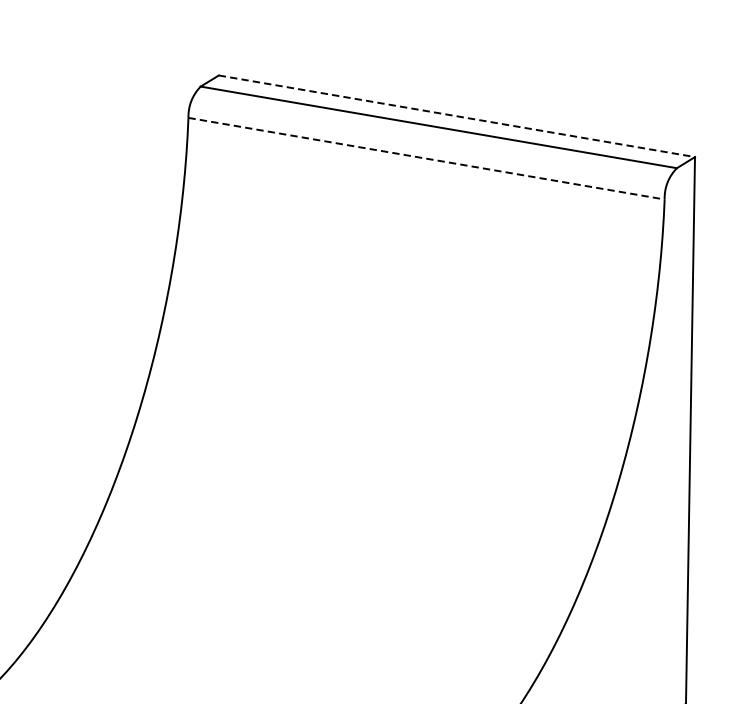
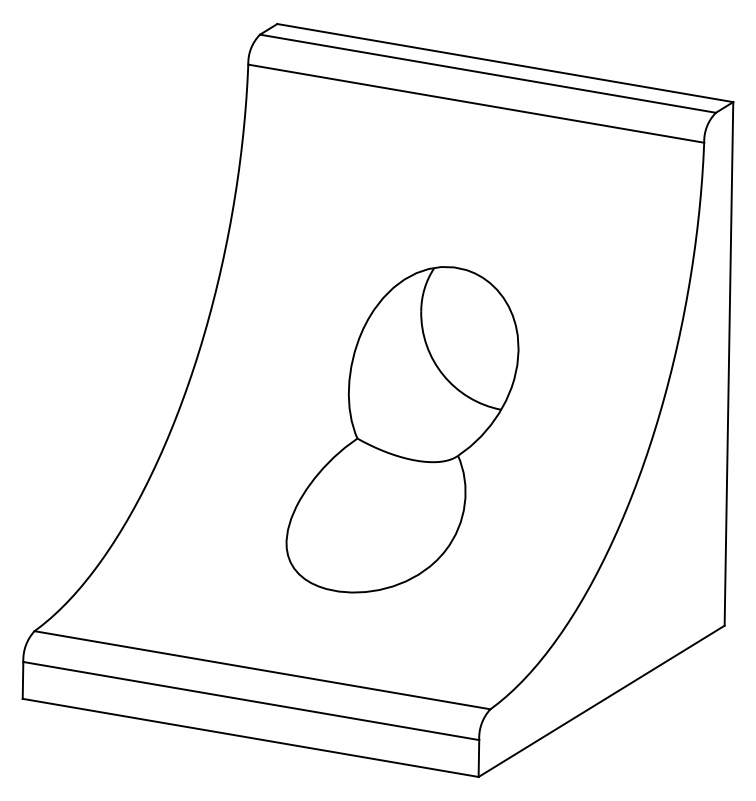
line: (457, 116) -> (505, 63), dashed -> solid
line: (426, 158) -> (476, 103), dashed -> solid
part: (349, 499) -> (402, 429), added

